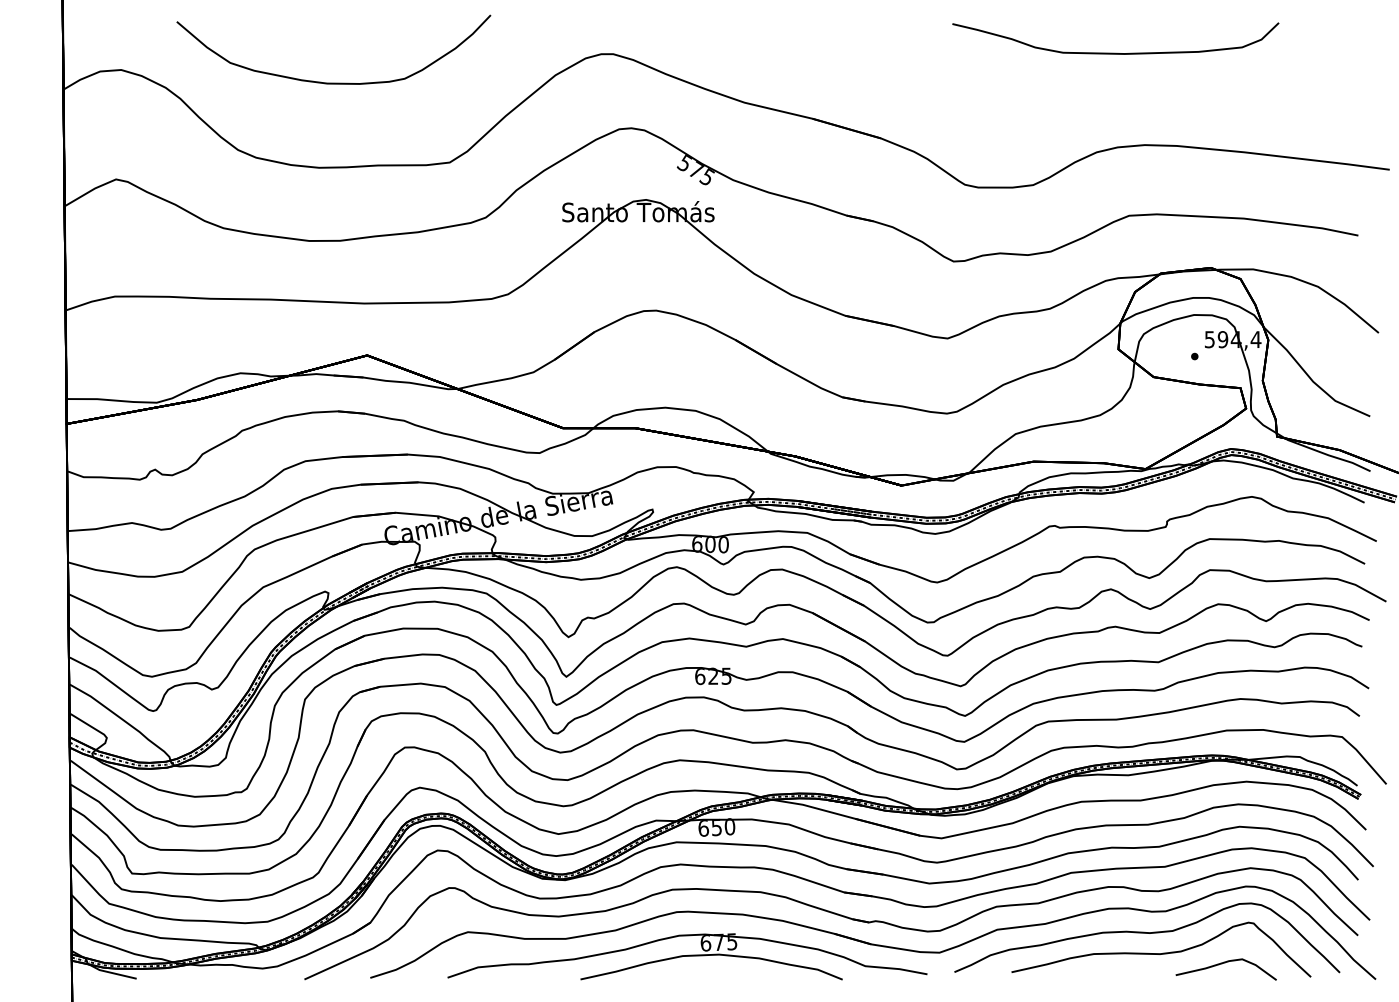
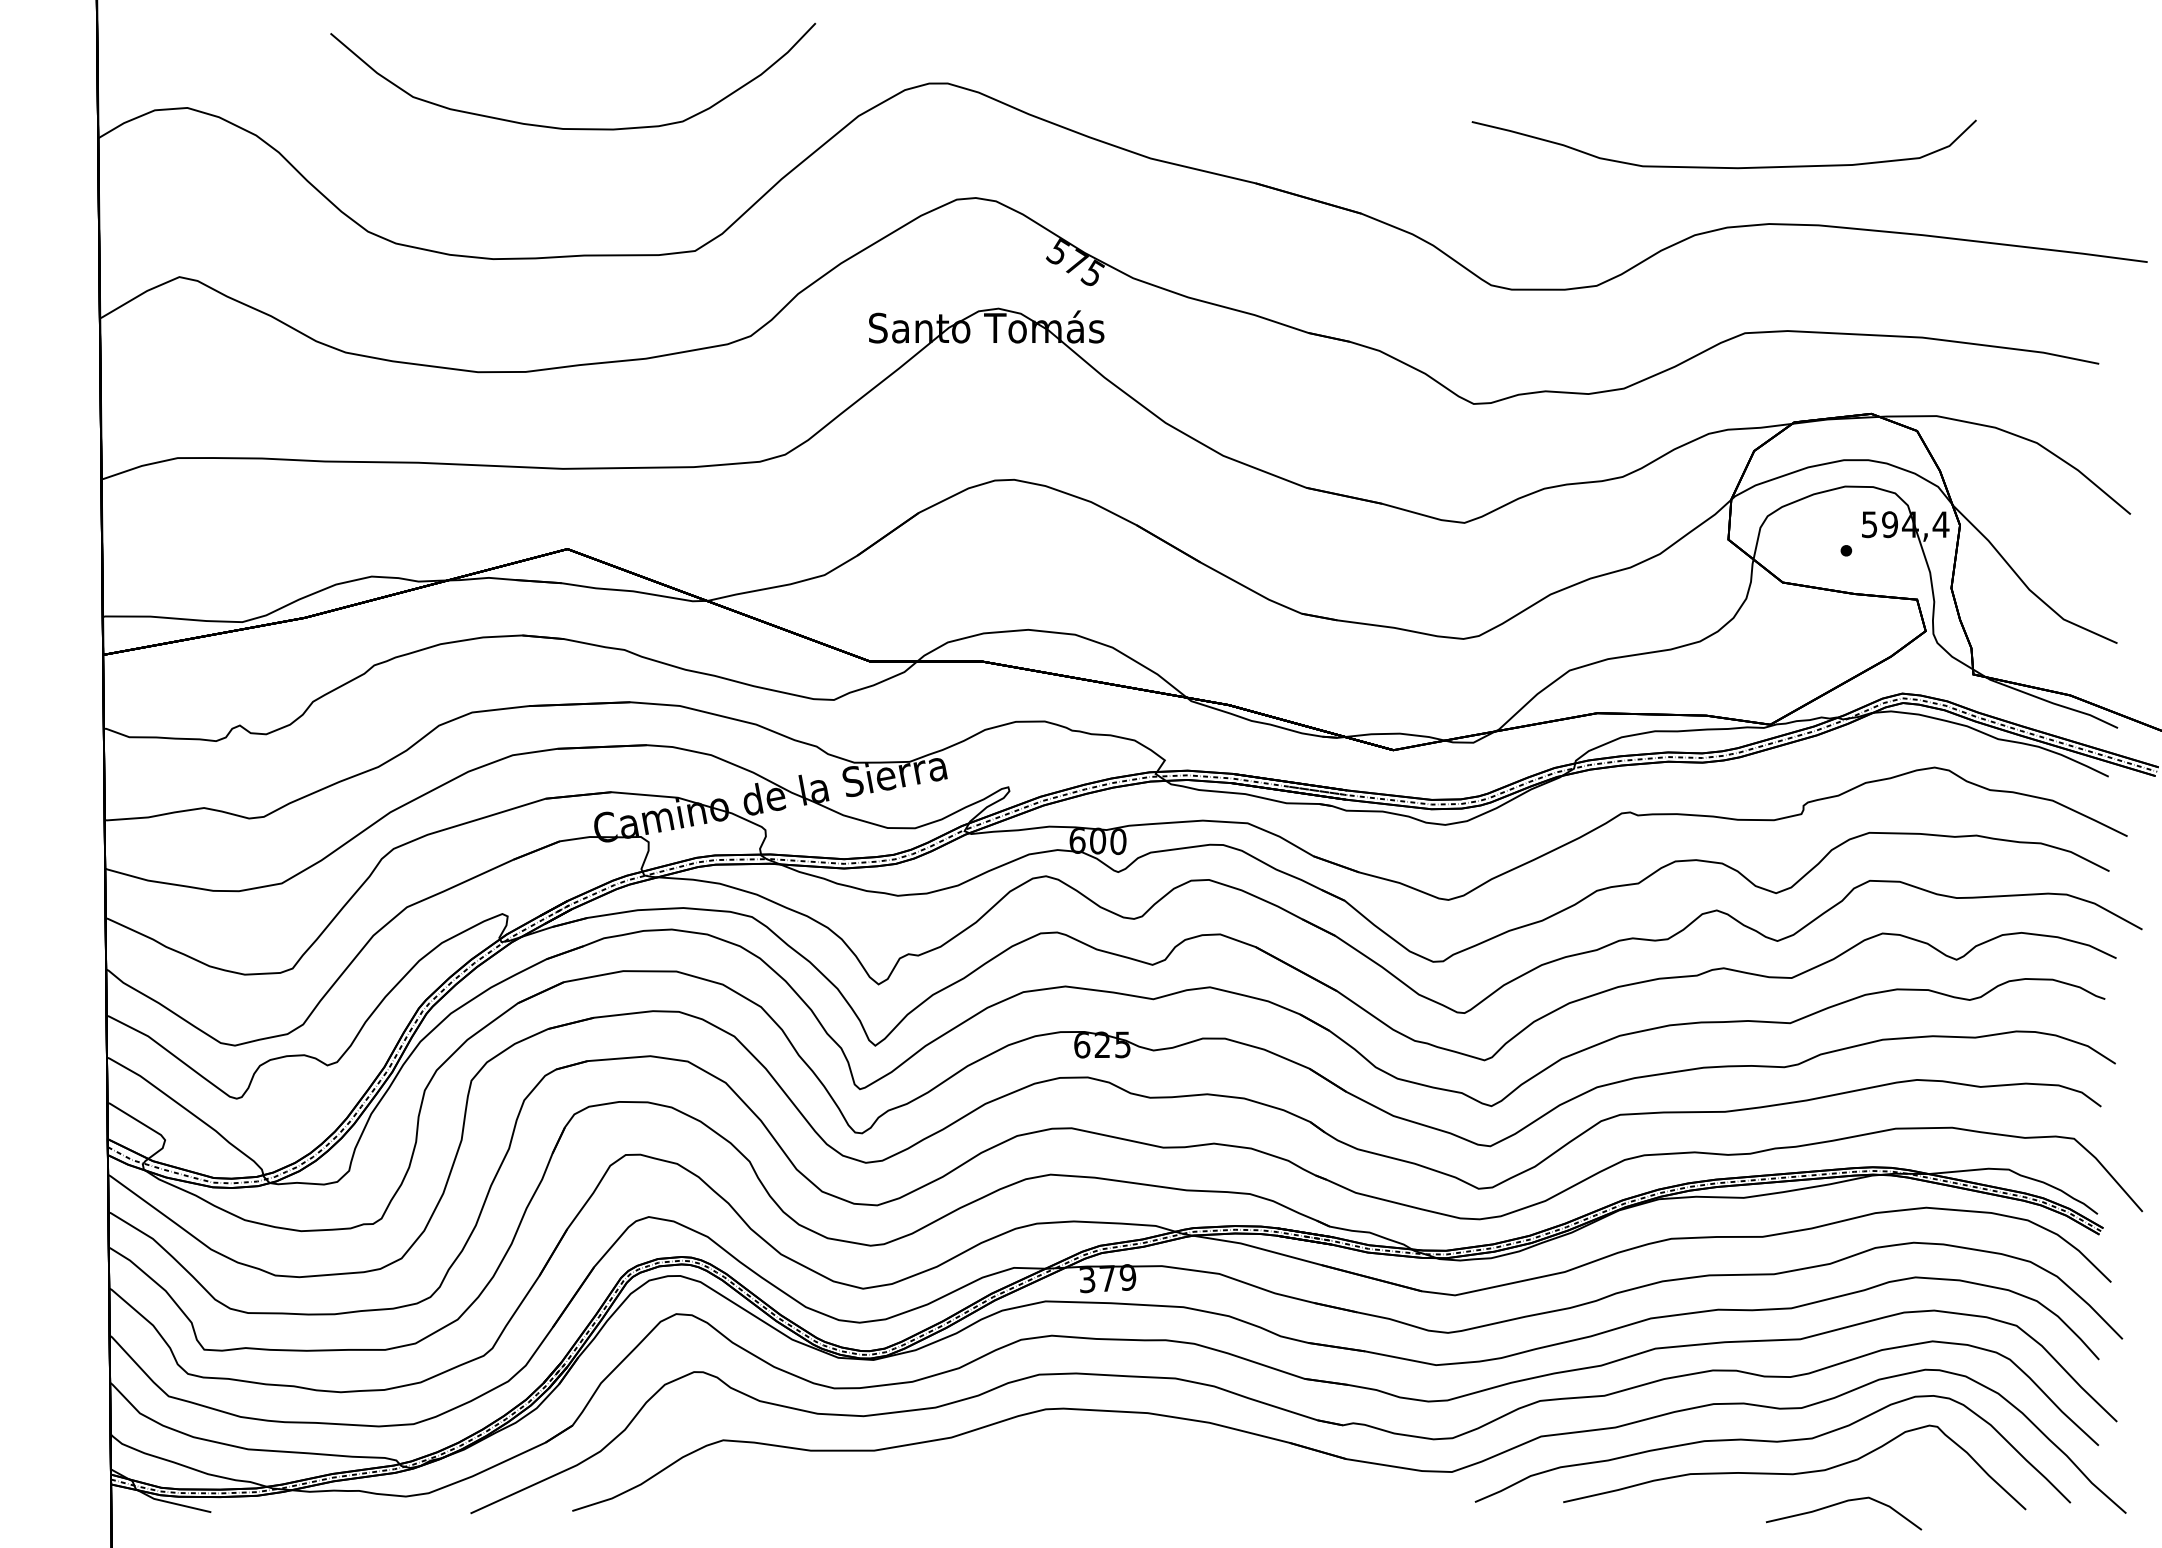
curve: (1115, 52) -> (1723, 165), moved
curve: (333, 82) -> (572, 127), moved
text: (716, 827) -> (1107, 1278), 650 -> 379
part: (687, 956) -> (1062, 1477), removed
curve: (1222, 964) -> (1838, 1505), moved

